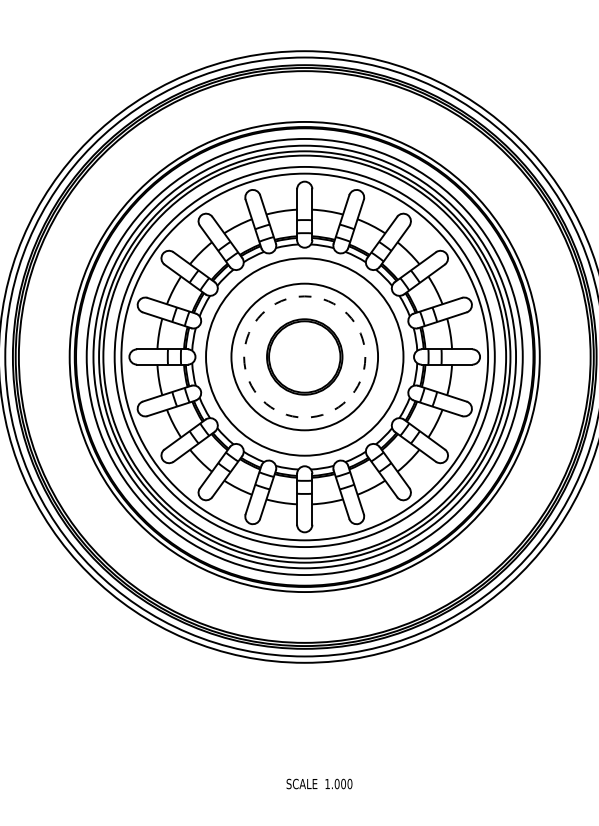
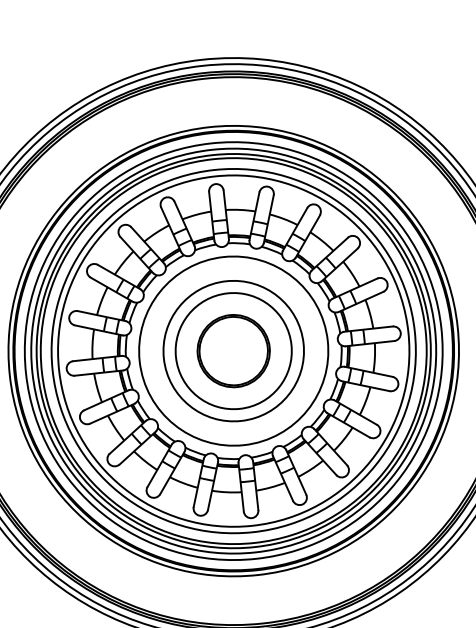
circle: (304, 356) -> (233, 350), dashed -> solid

